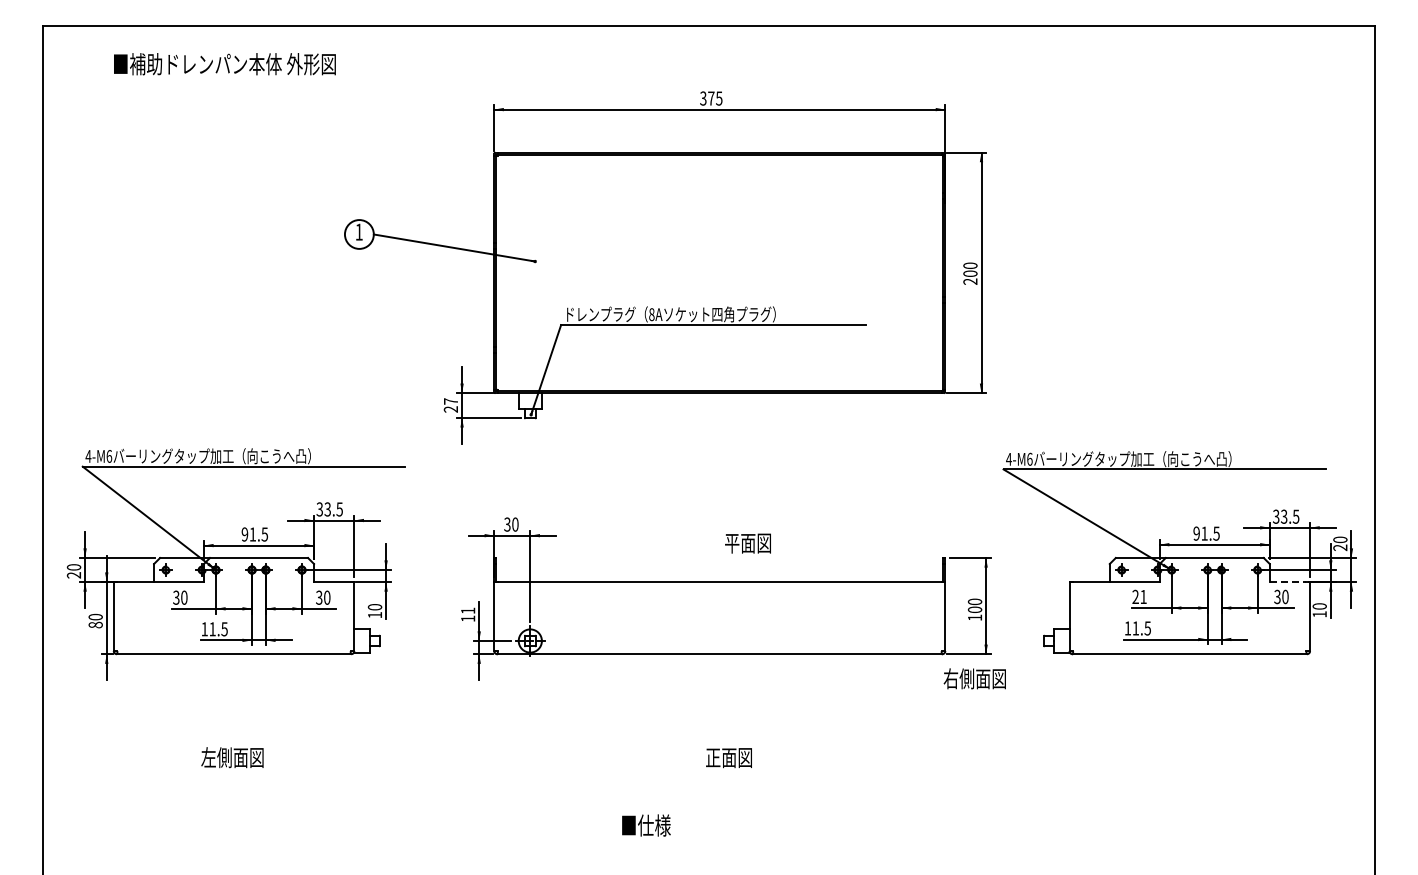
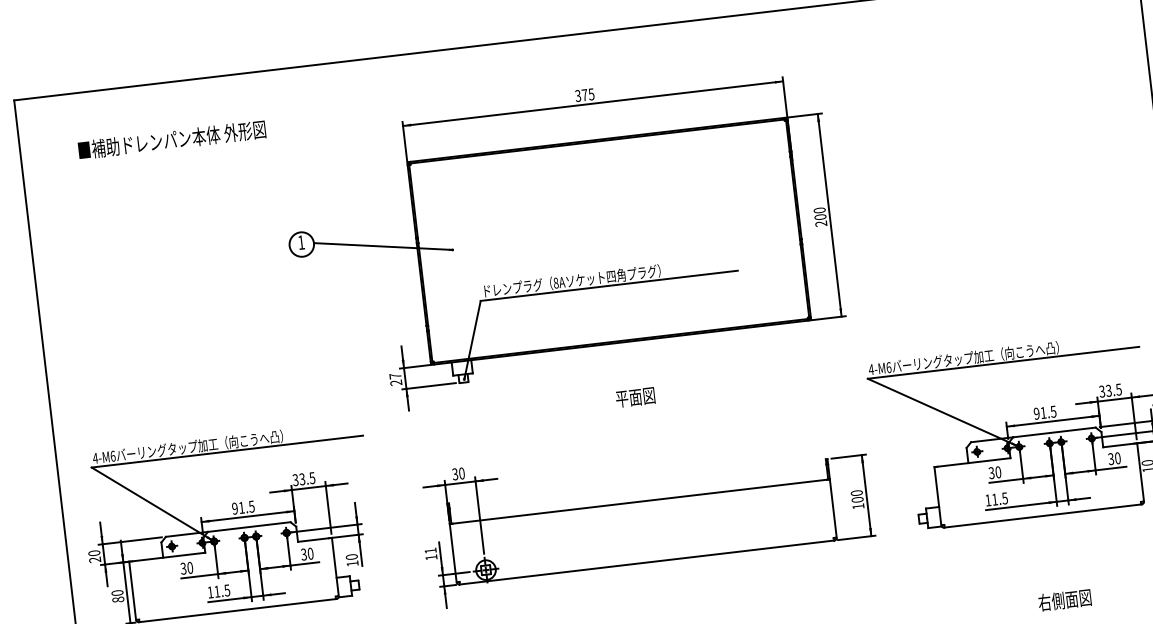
text: (224, 64) -> (171, 140), moved
text: (747, 543) -> (635, 397), moved
line: (1288, 582) -> (1119, 445), dashed -> solid
text: (1139, 596) -> (994, 472), 21 -> 30
text: (974, 678) -> (1064, 599), moved

